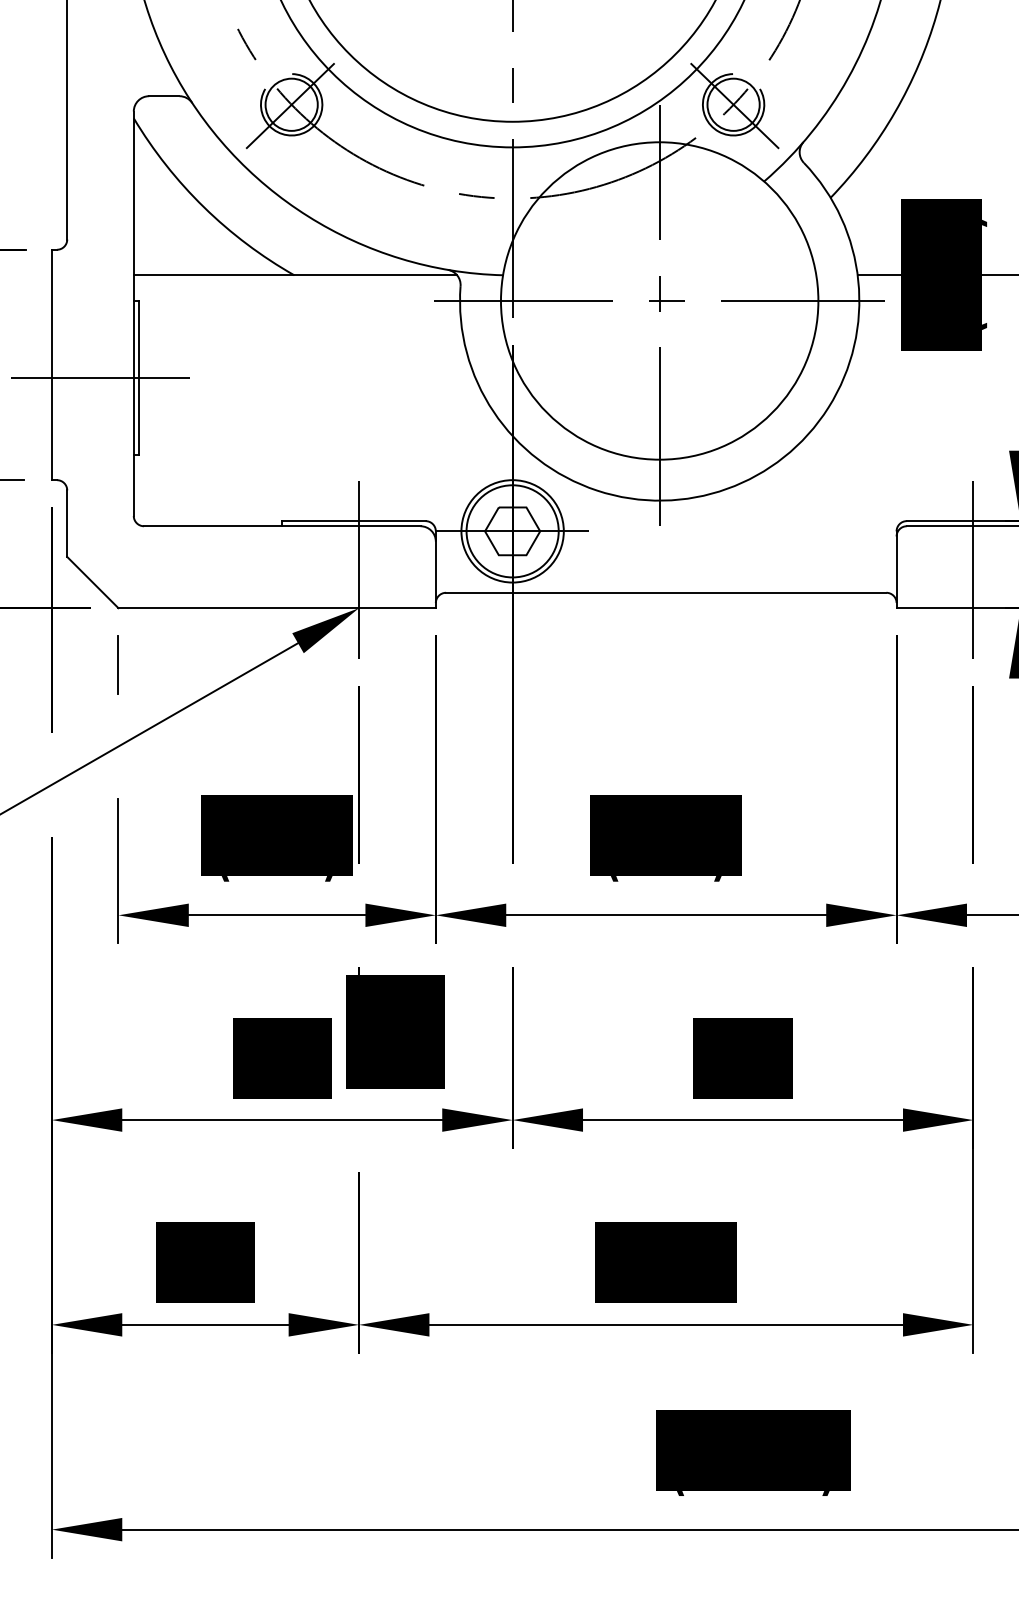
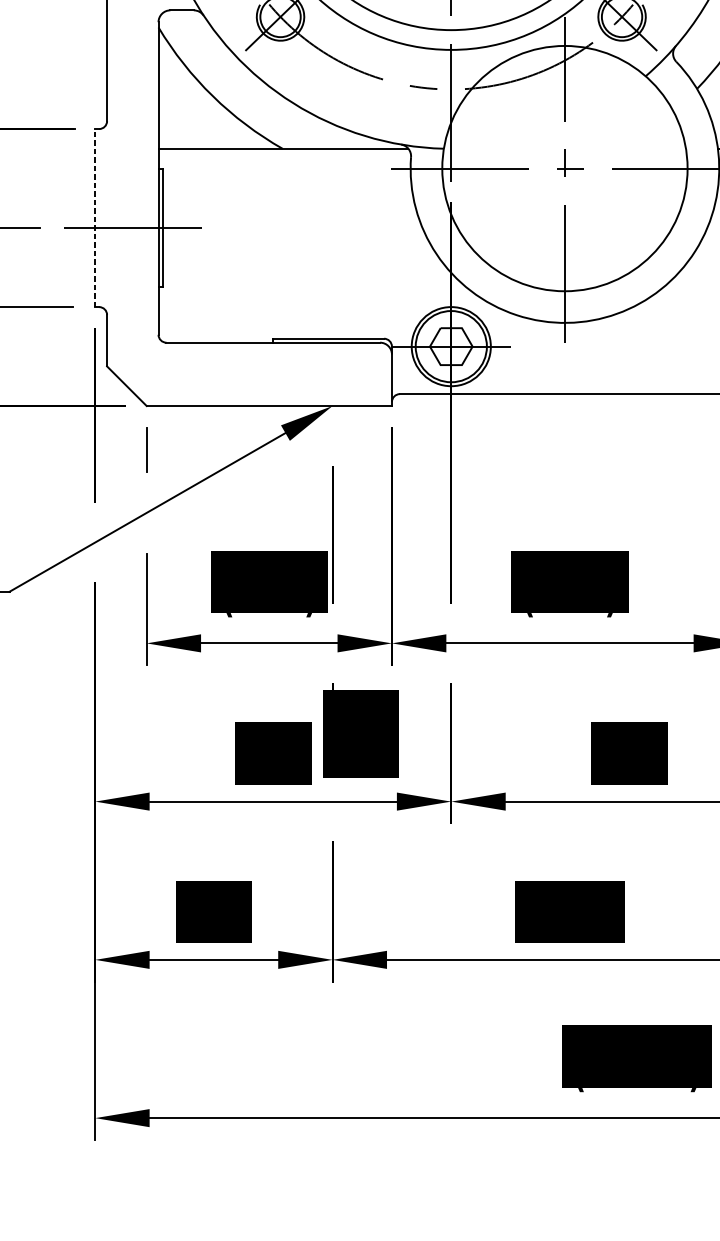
line: (51, 364) -> (94, 217), solid -> dashed
line: (359, 564) -> (332, 372), removed

